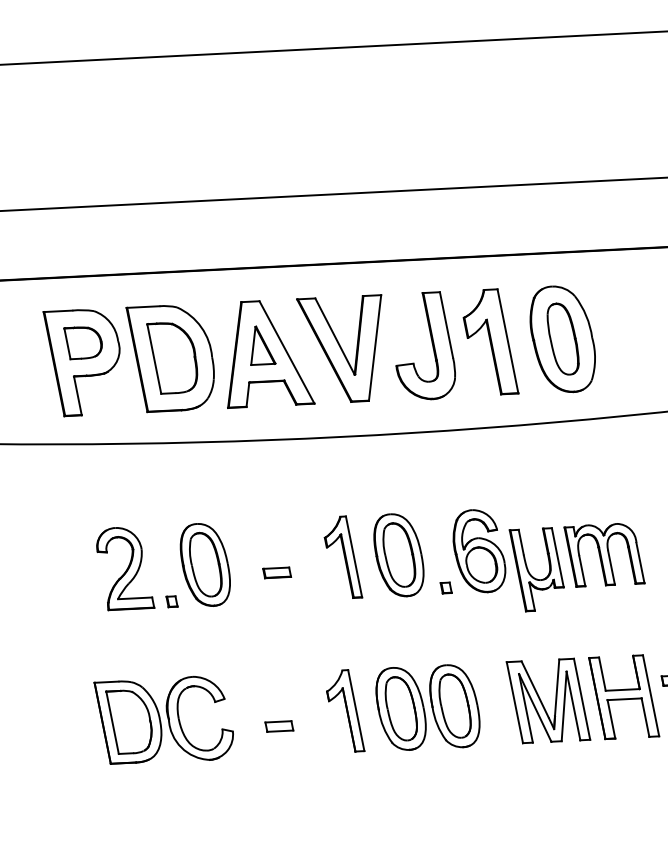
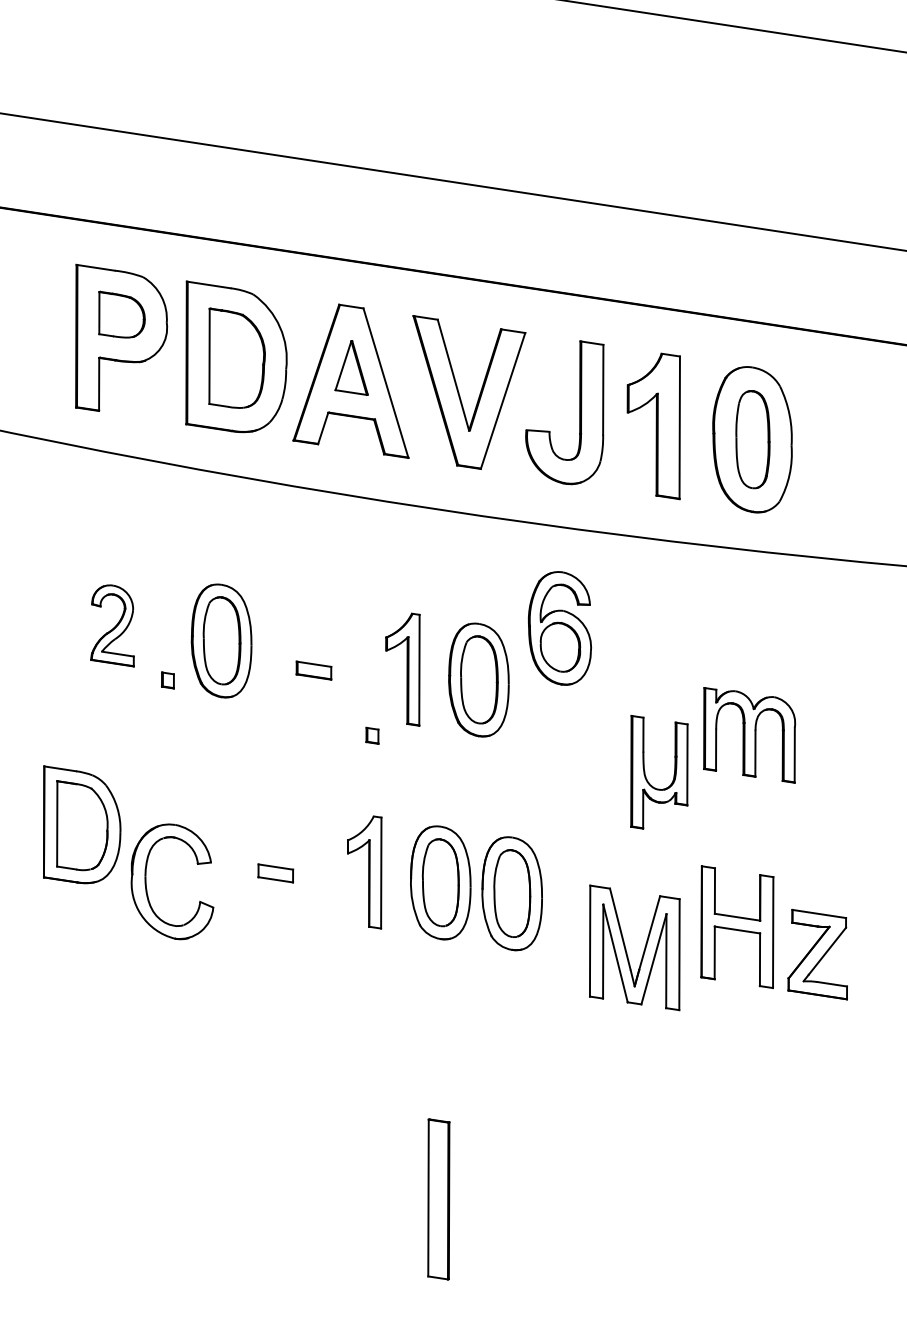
part: (479, 551) -> (560, 628), moved
part: (123, 569) -> (112, 625), size x0.7
part: (529, 572) -> (646, 776), moved
part: (446, 587) -> (372, 735), moved
part: (542, 702) -> (626, 948), moved
part: (180, 722) -> (146, 881), moved

